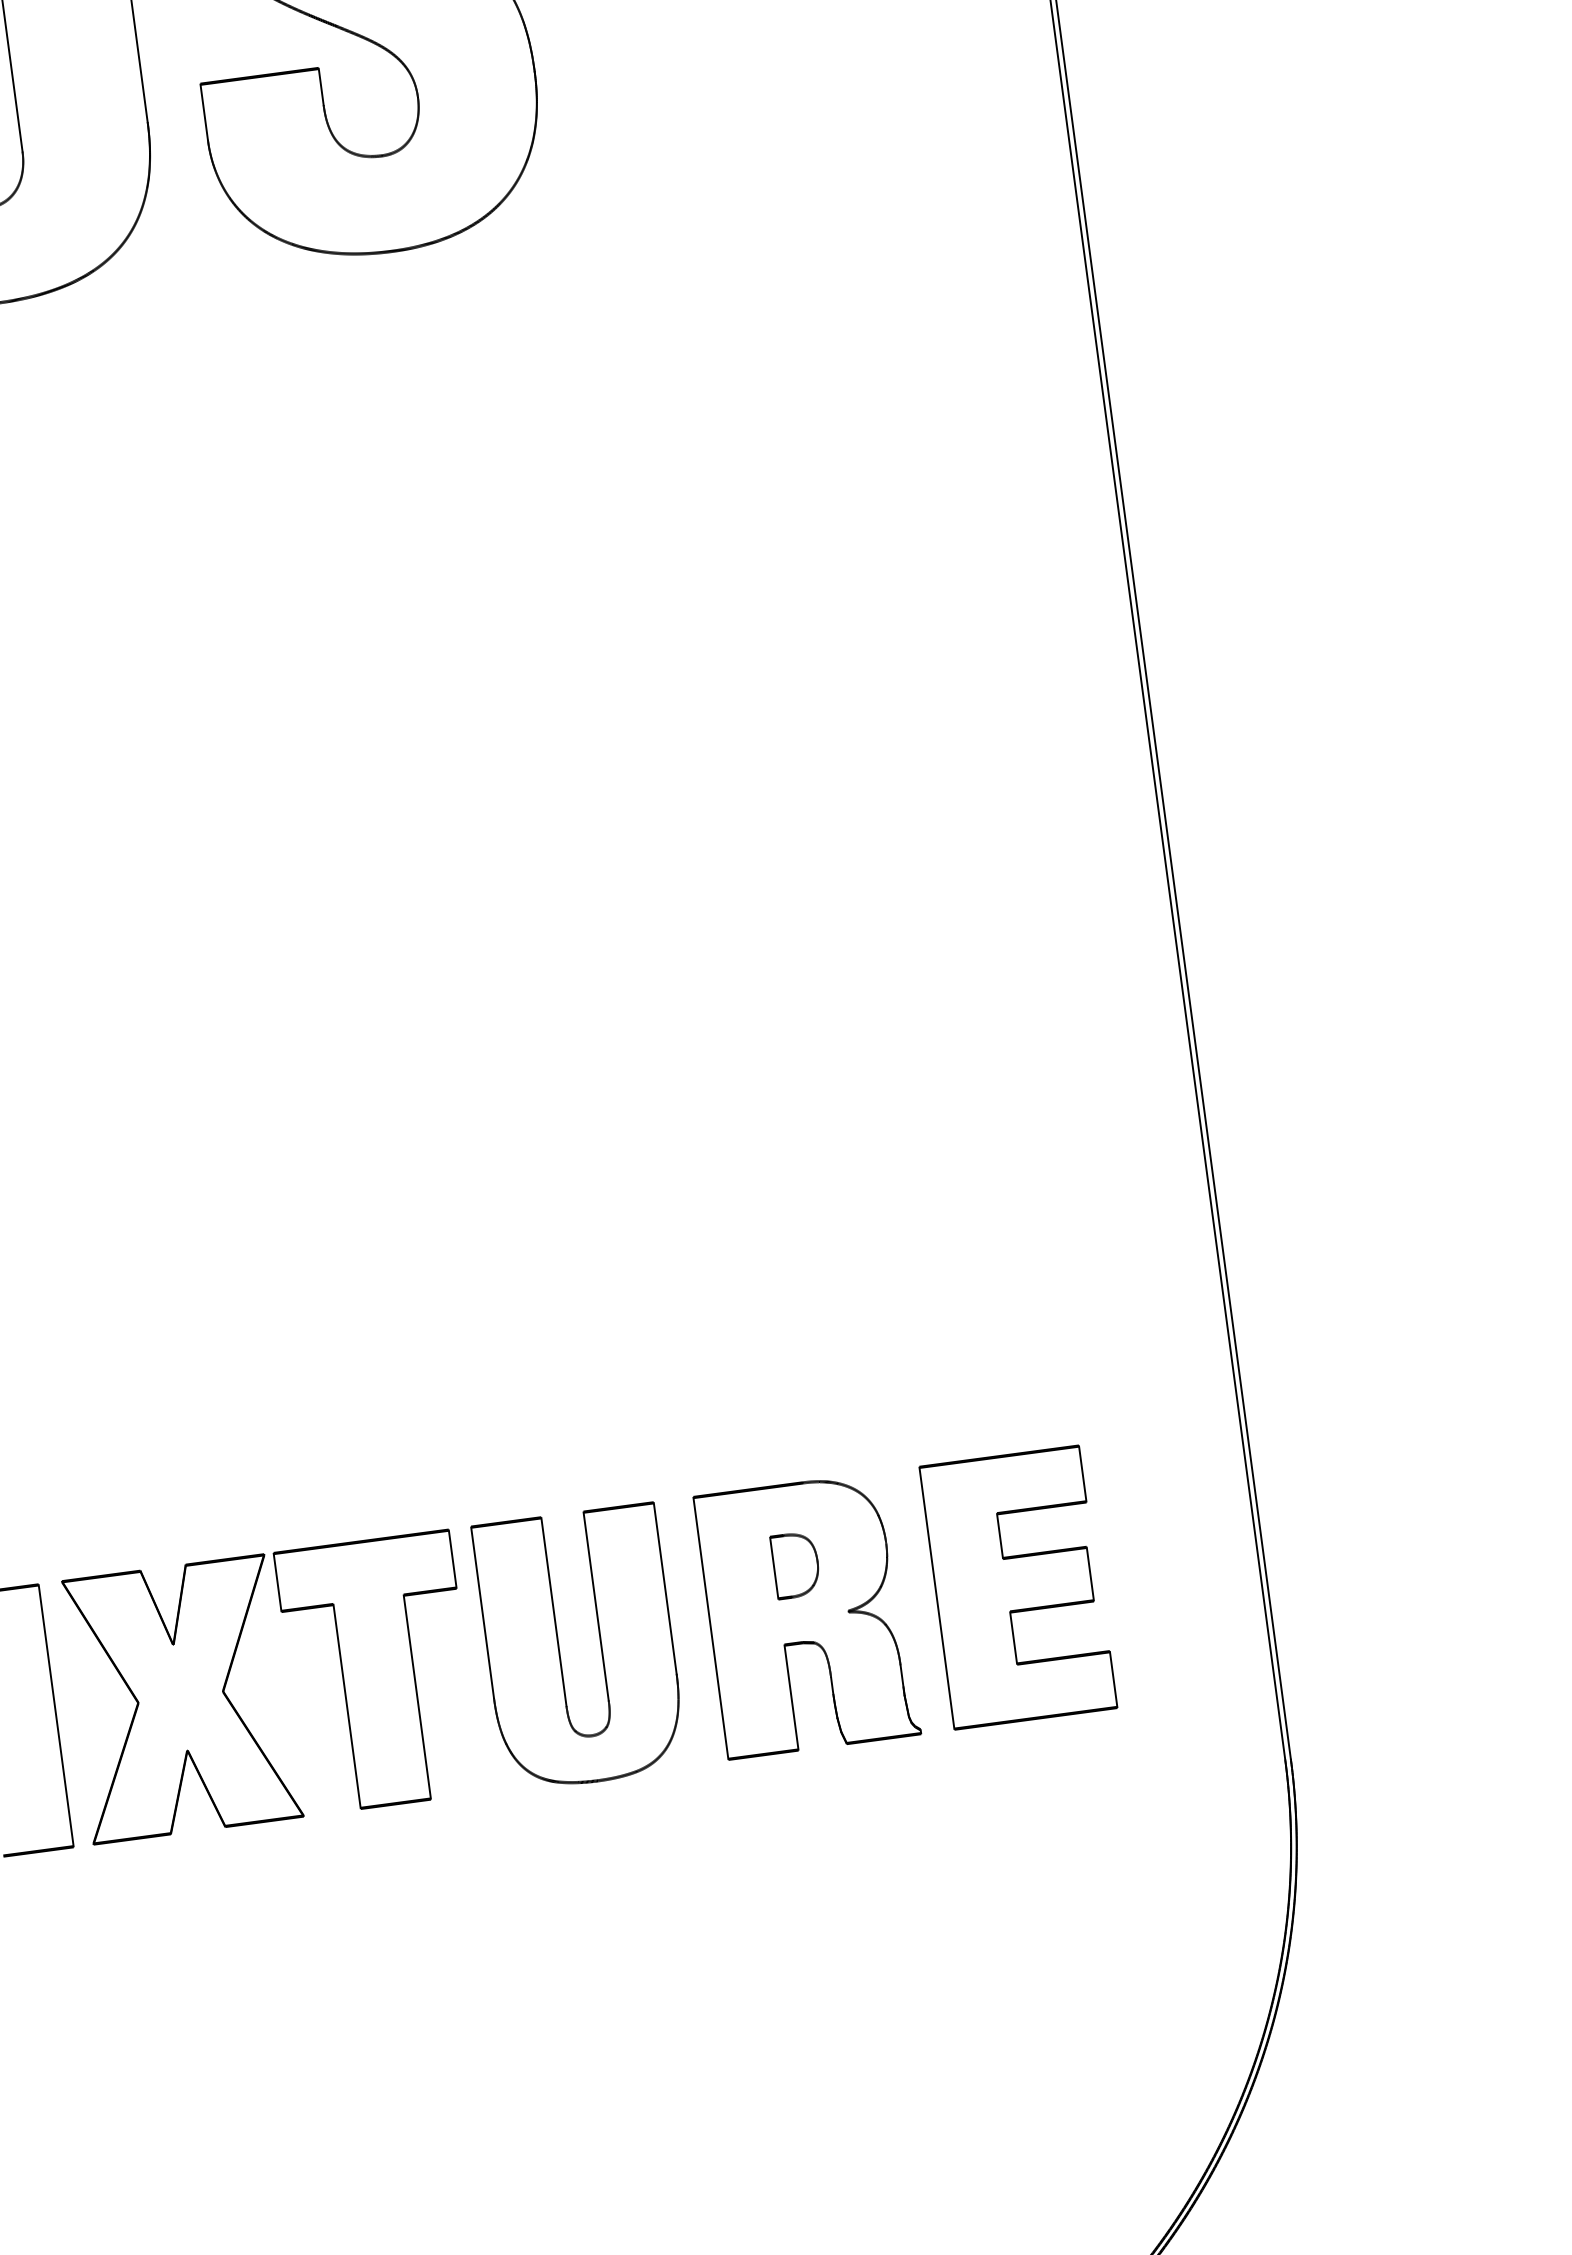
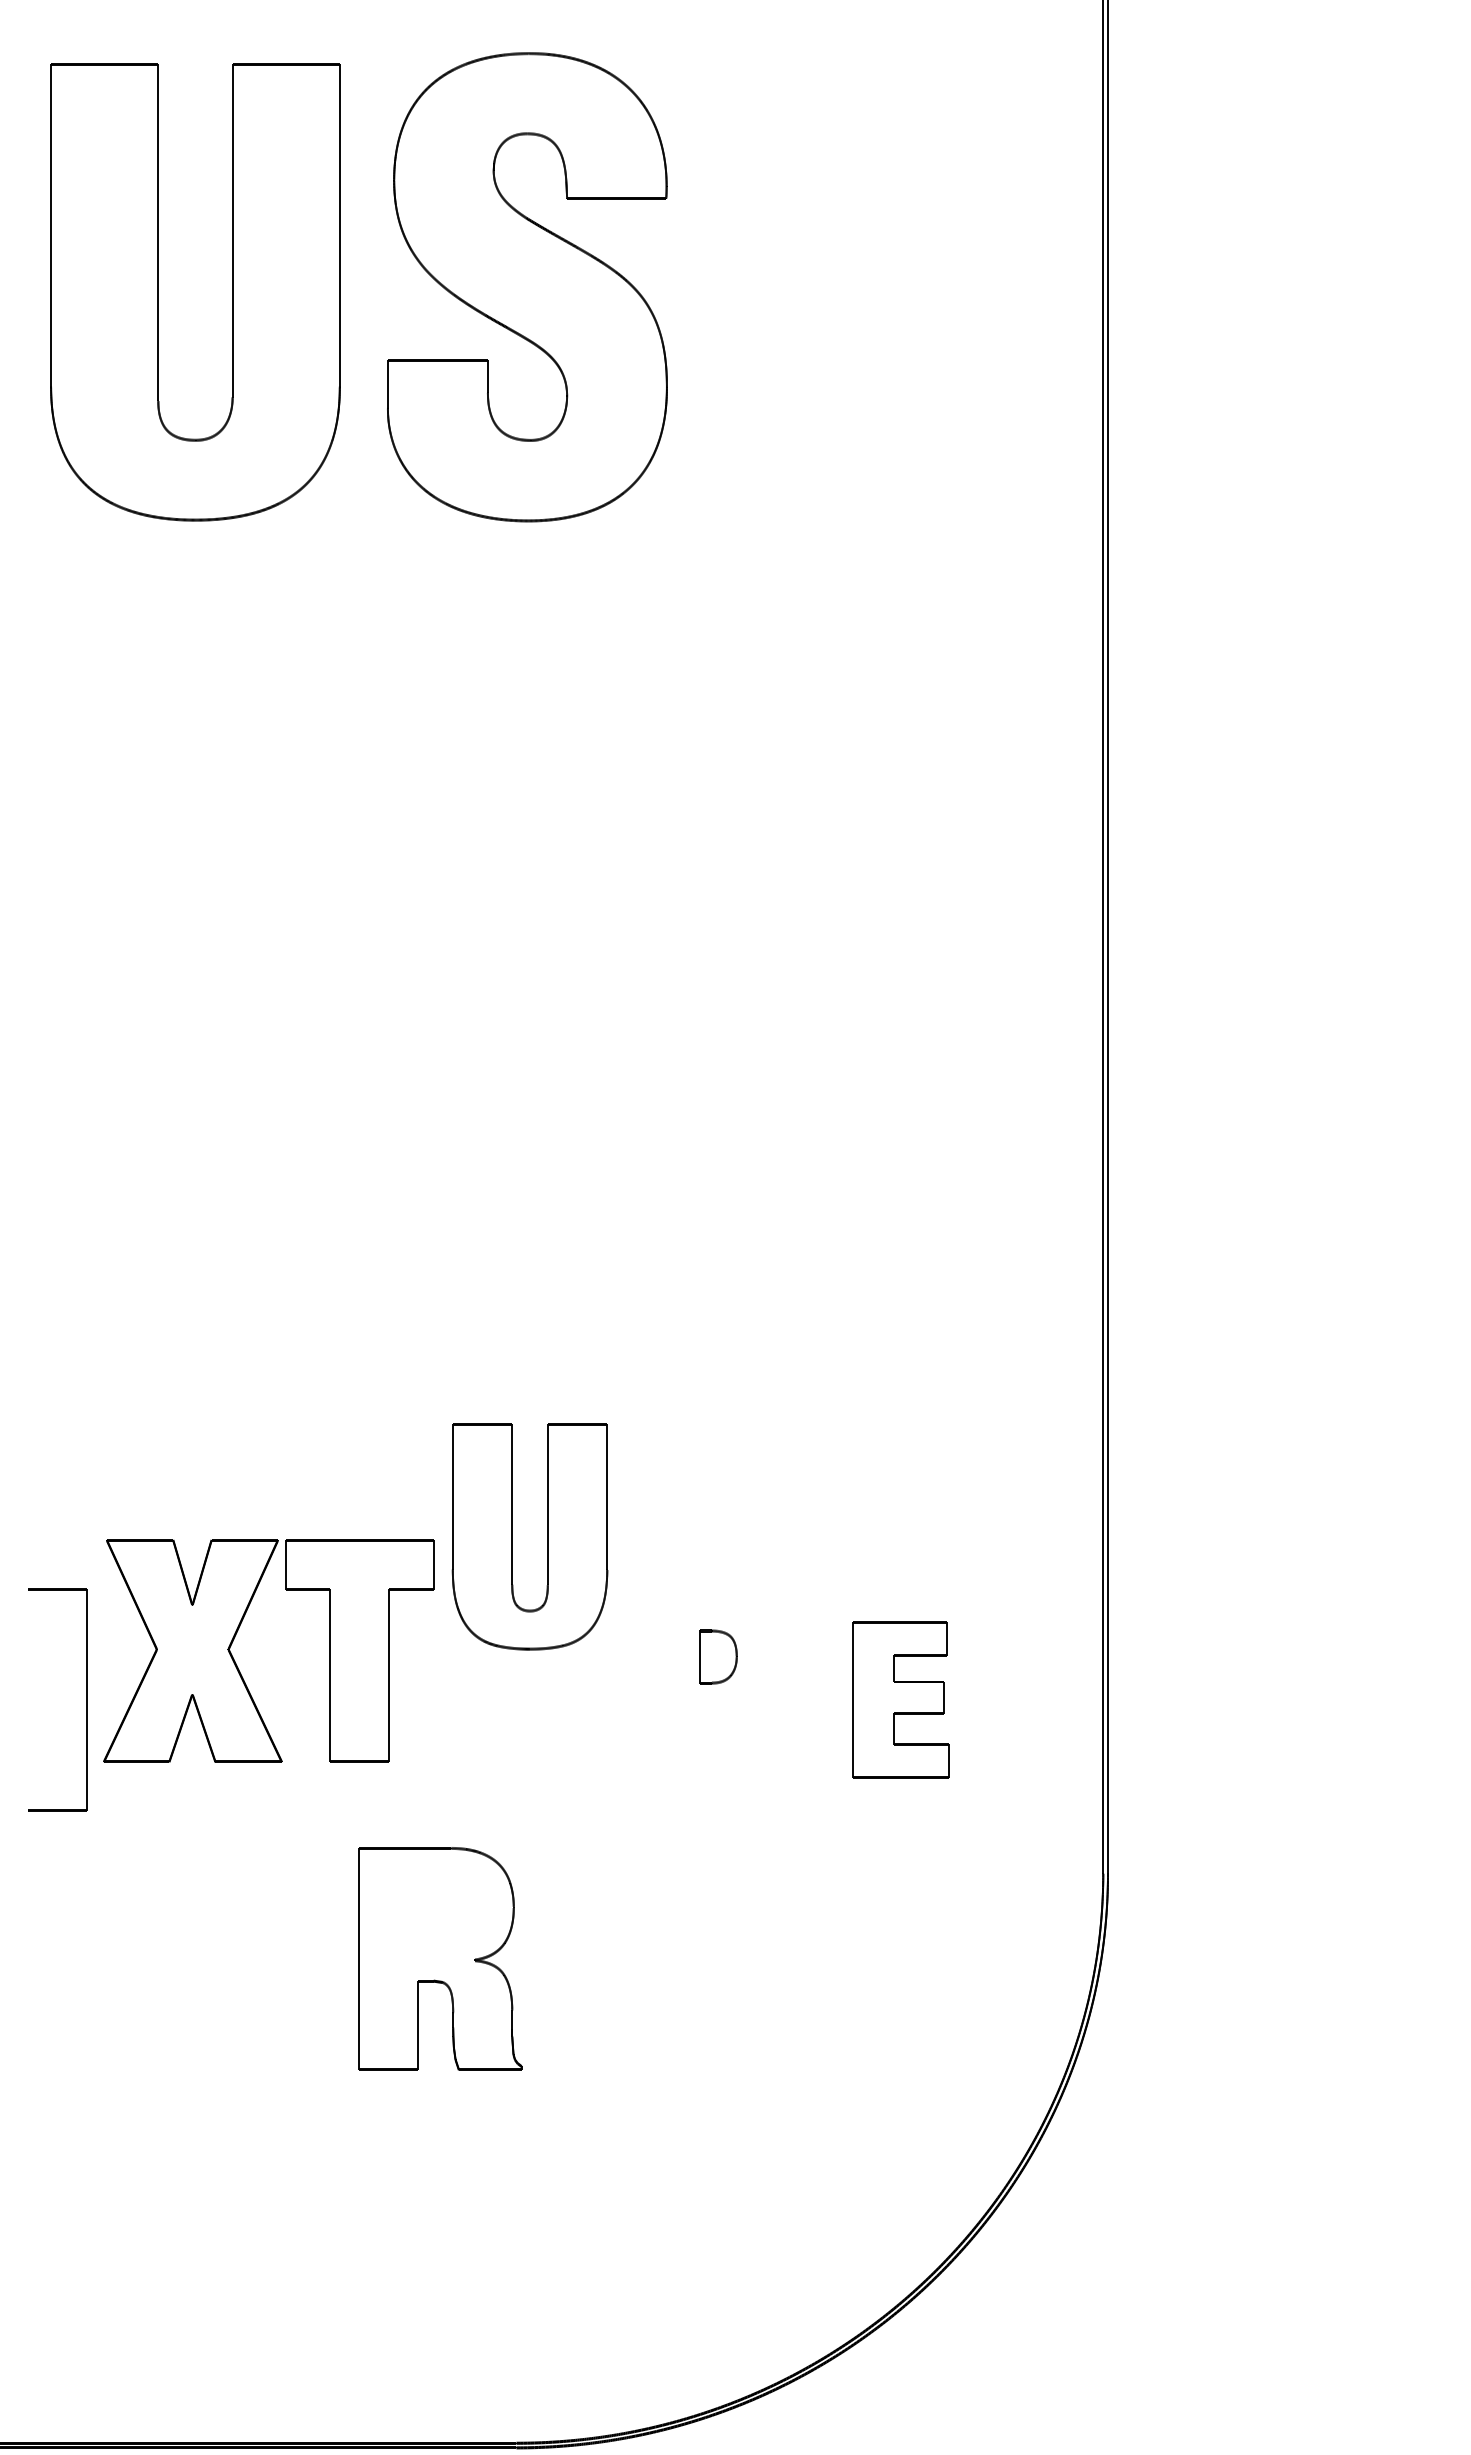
part: (1018, 1586) -> (900, 1699), size x0.7
part: (807, 1614) -> (440, 1958), moved
part: (559, 1650) -> (512, 1536), moved
part: (236, 1709) -> (237, 1665), moved

